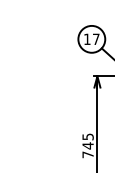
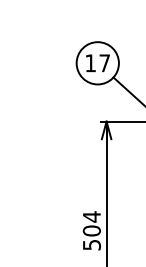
text: (87, 145) -> (91, 230), 745 -> 504

